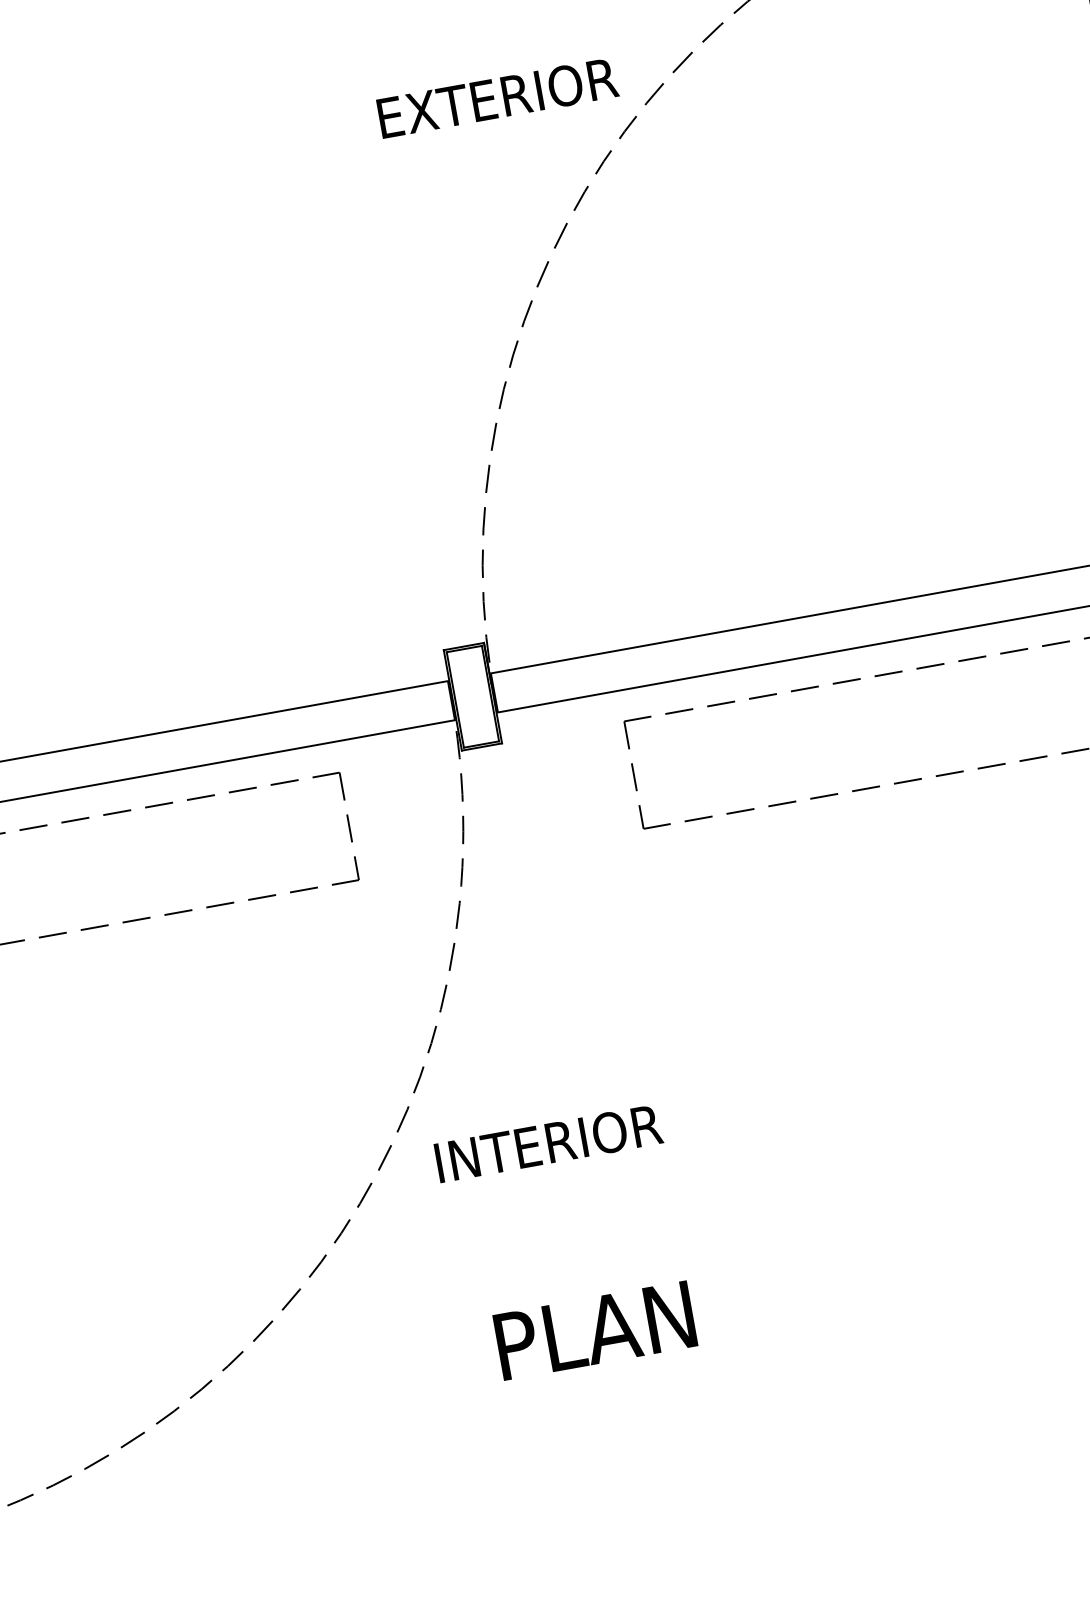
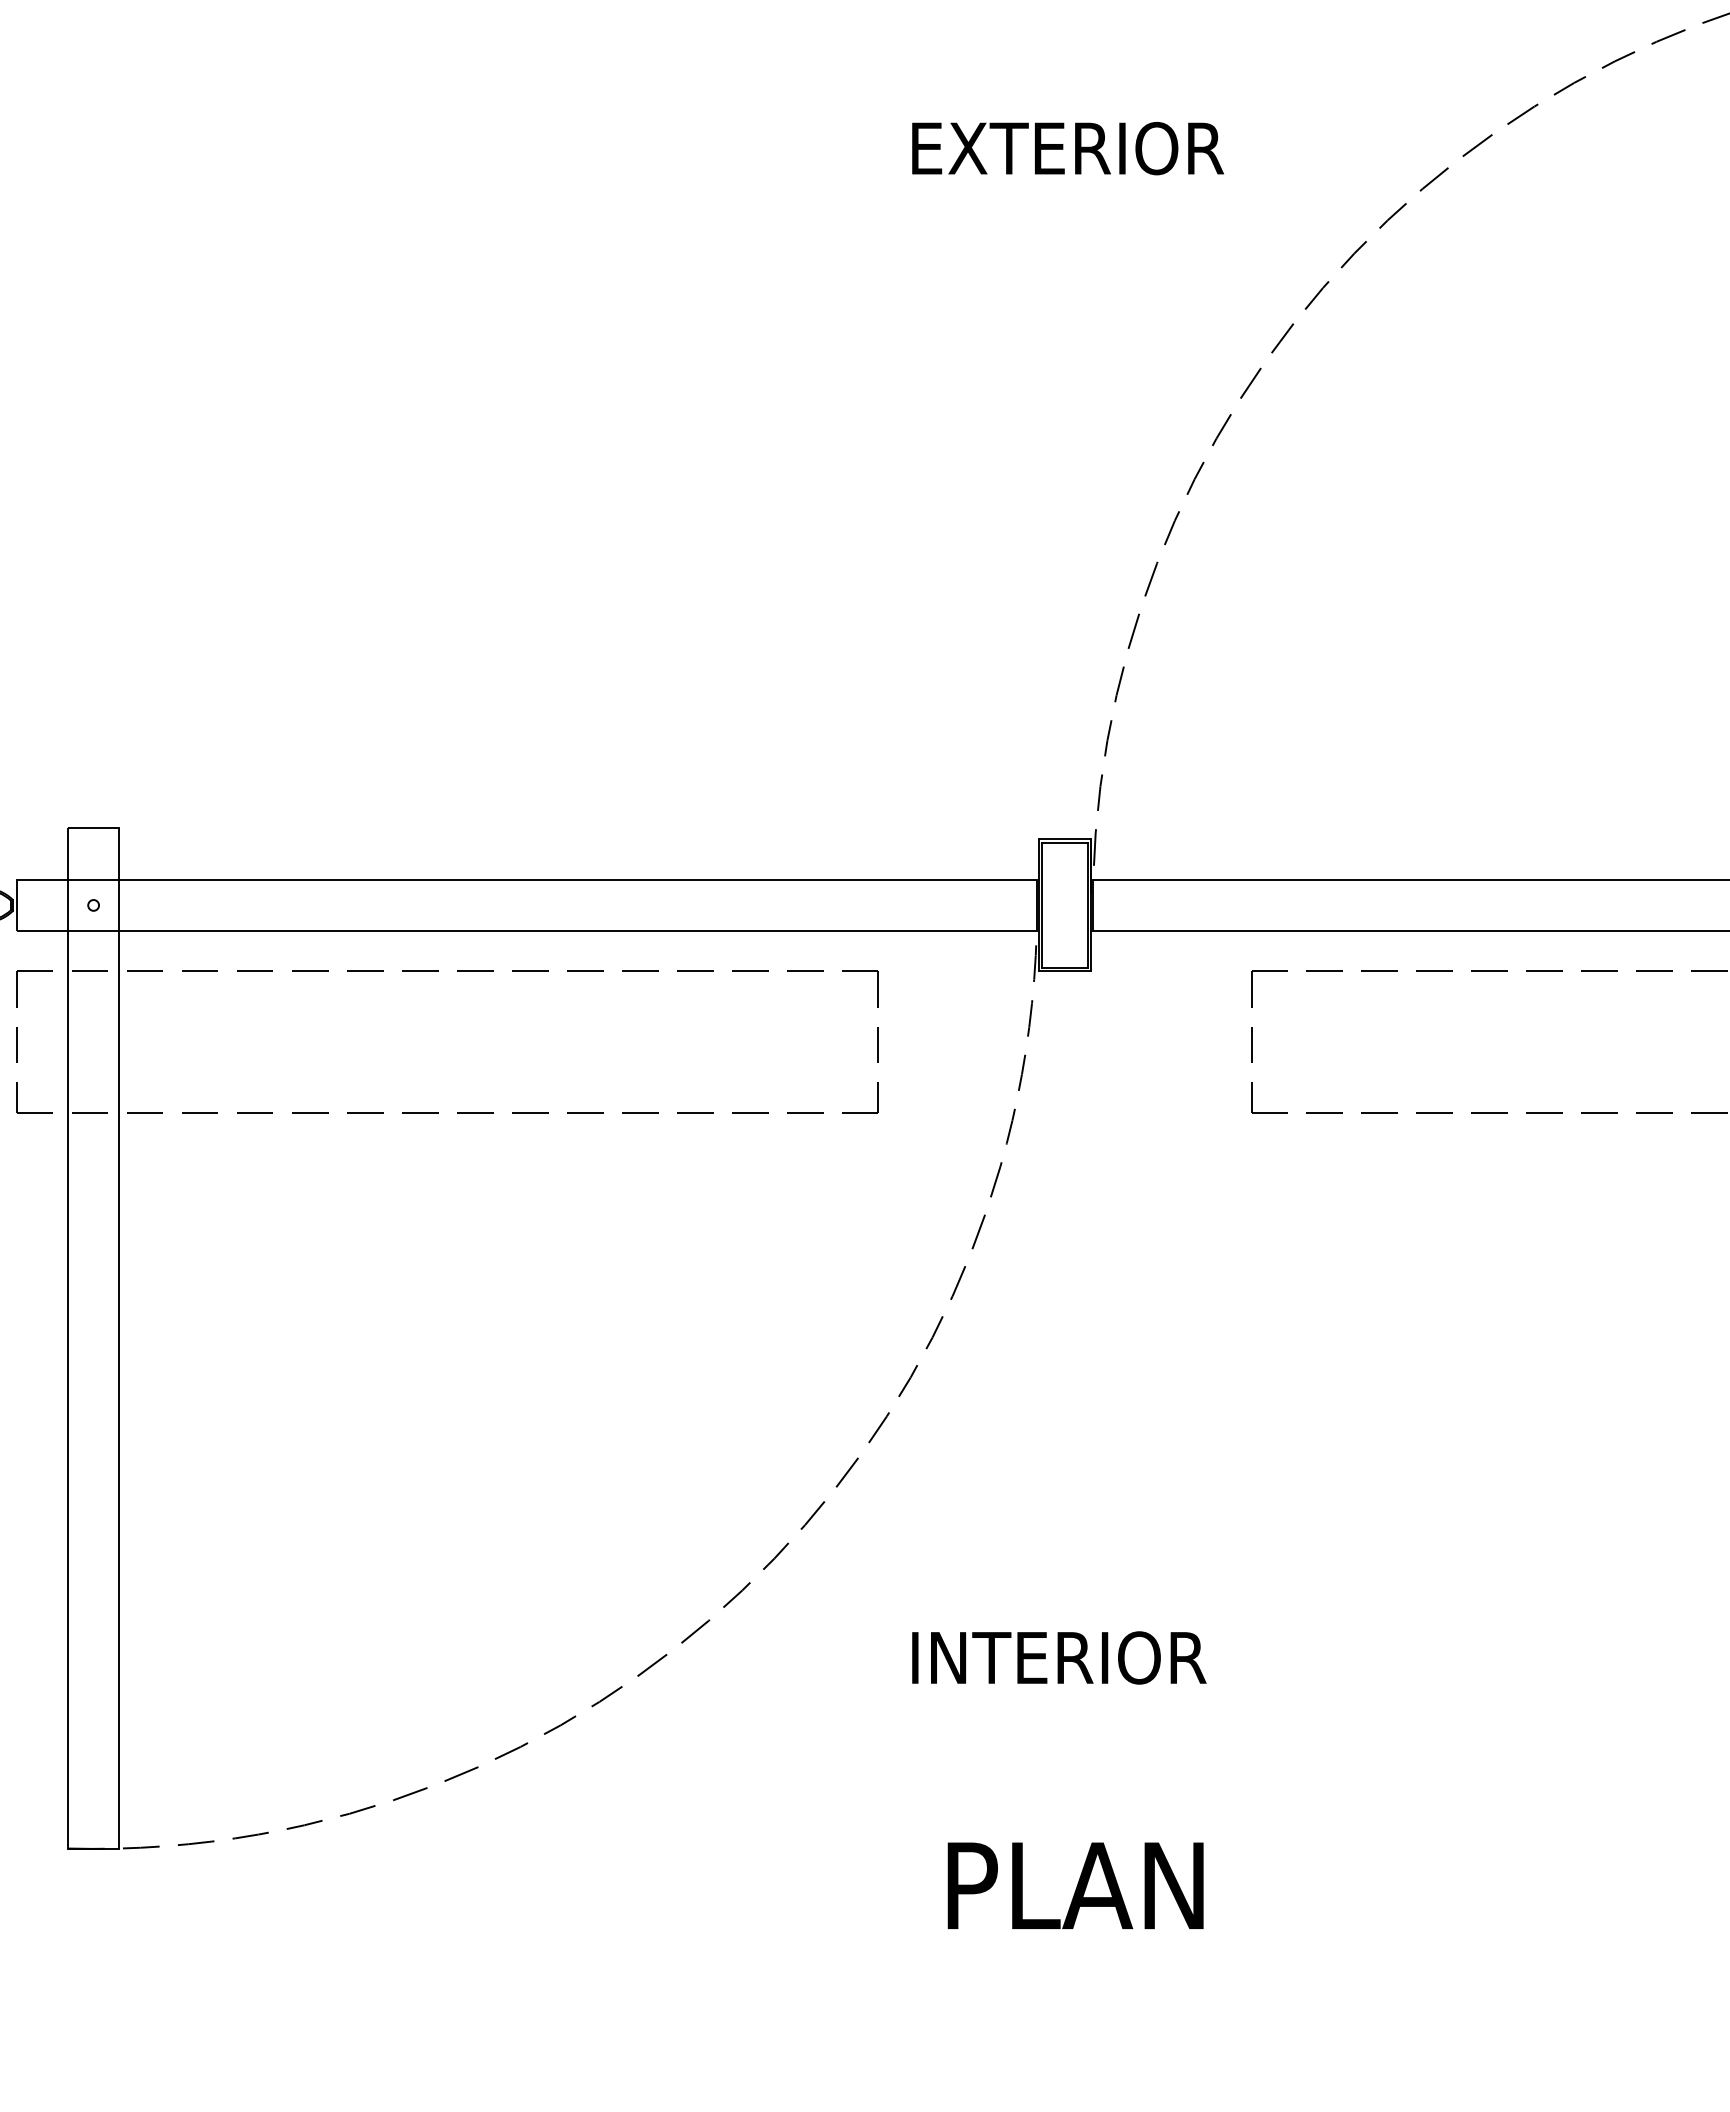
text: (497, 98) -> (1067, 148), moved
text: (548, 1143) -> (1059, 1657), moved
text: (595, 1330) -> (1075, 1885), moved

